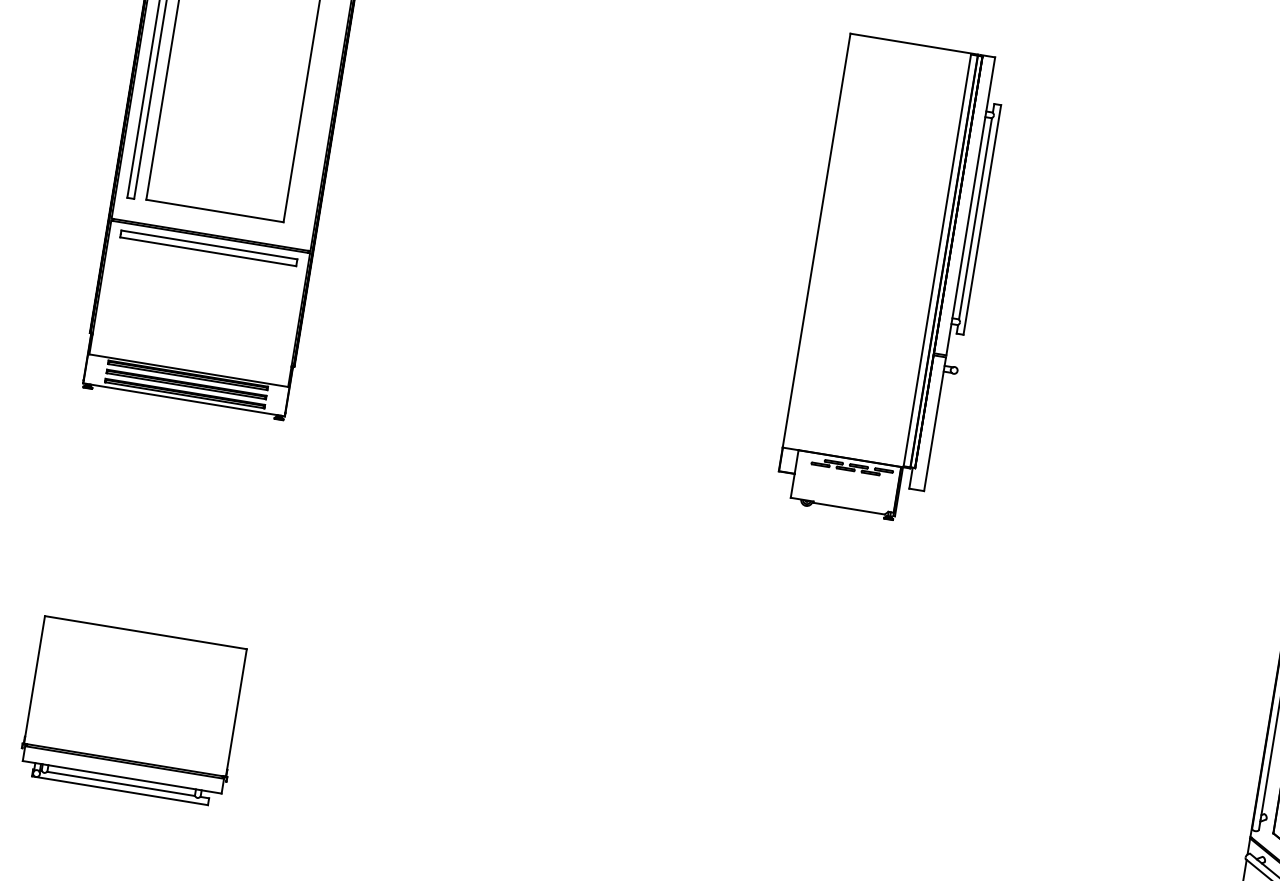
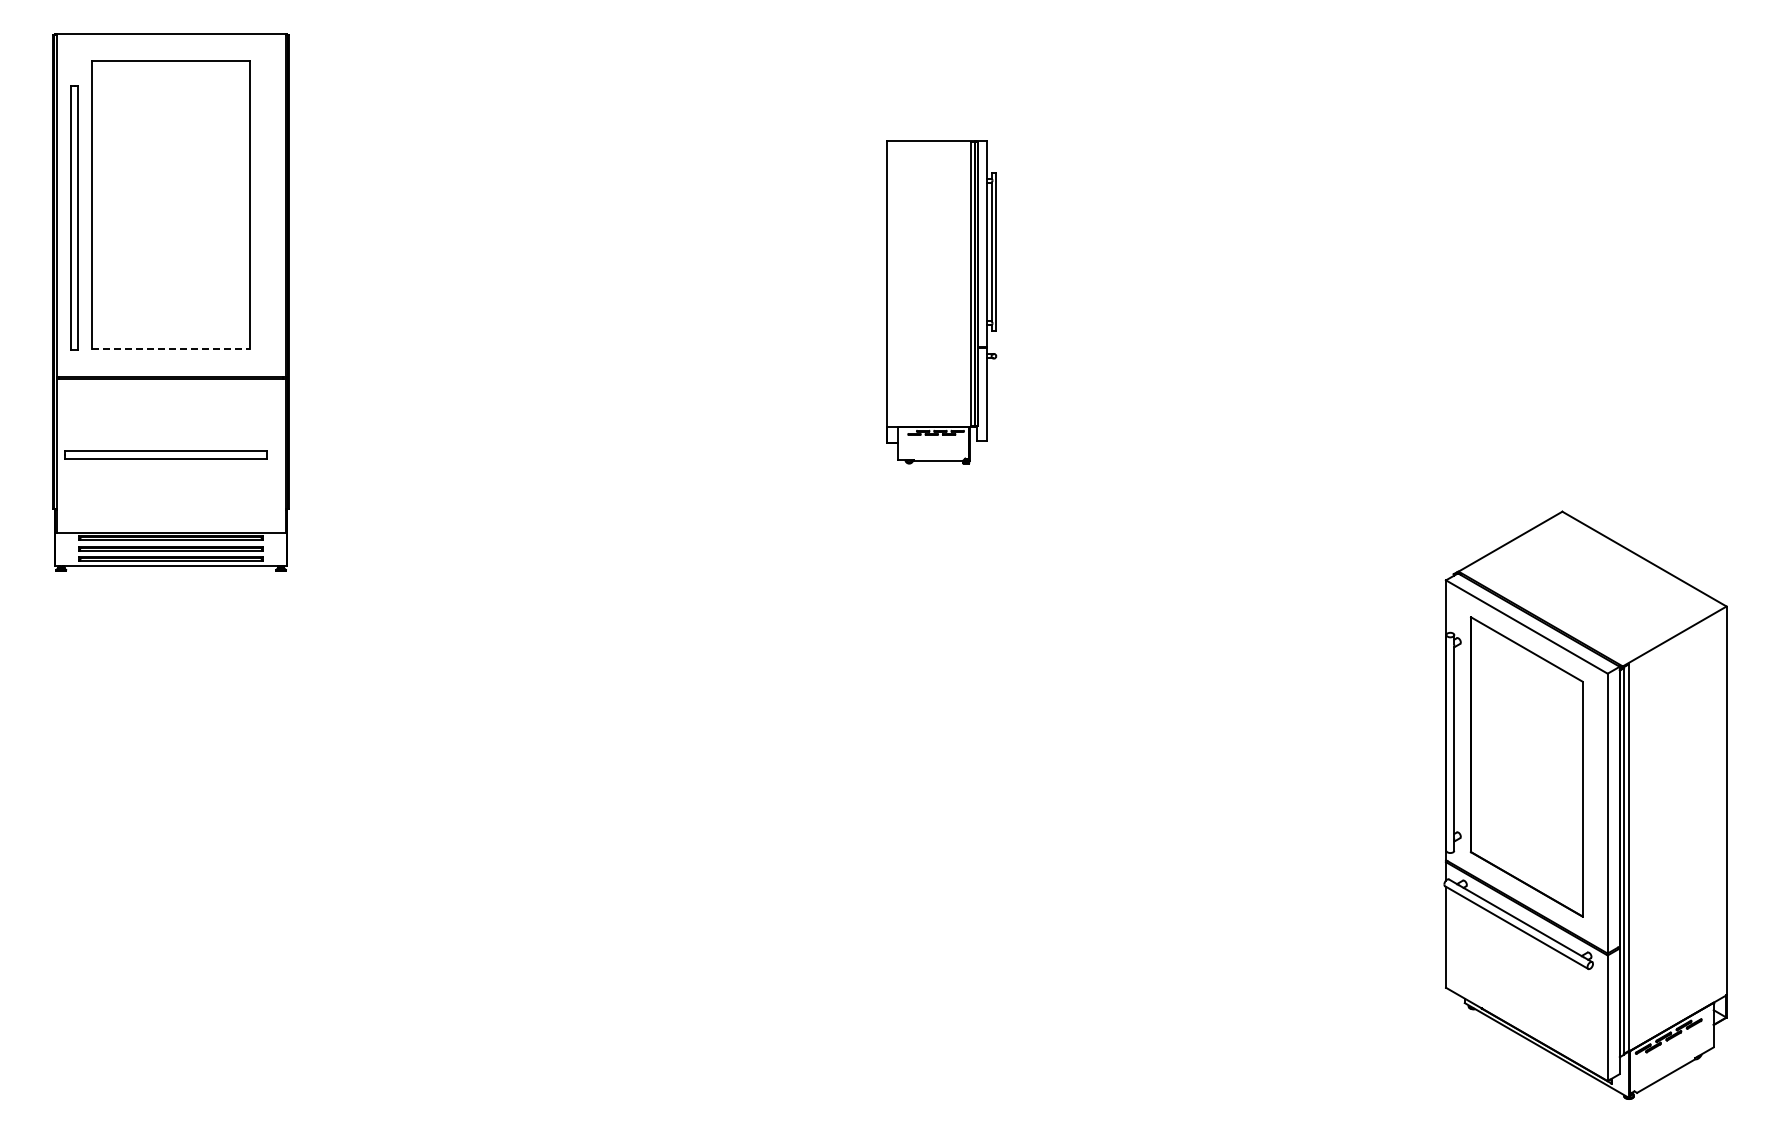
line: (215, 211) -> (171, 349), solid -> dashed
part: (208, 247) -> (165, 454), moved
part: (891, 280) -> (941, 302), size x0.6
part: (132, 711) -> (170, 924), removed

